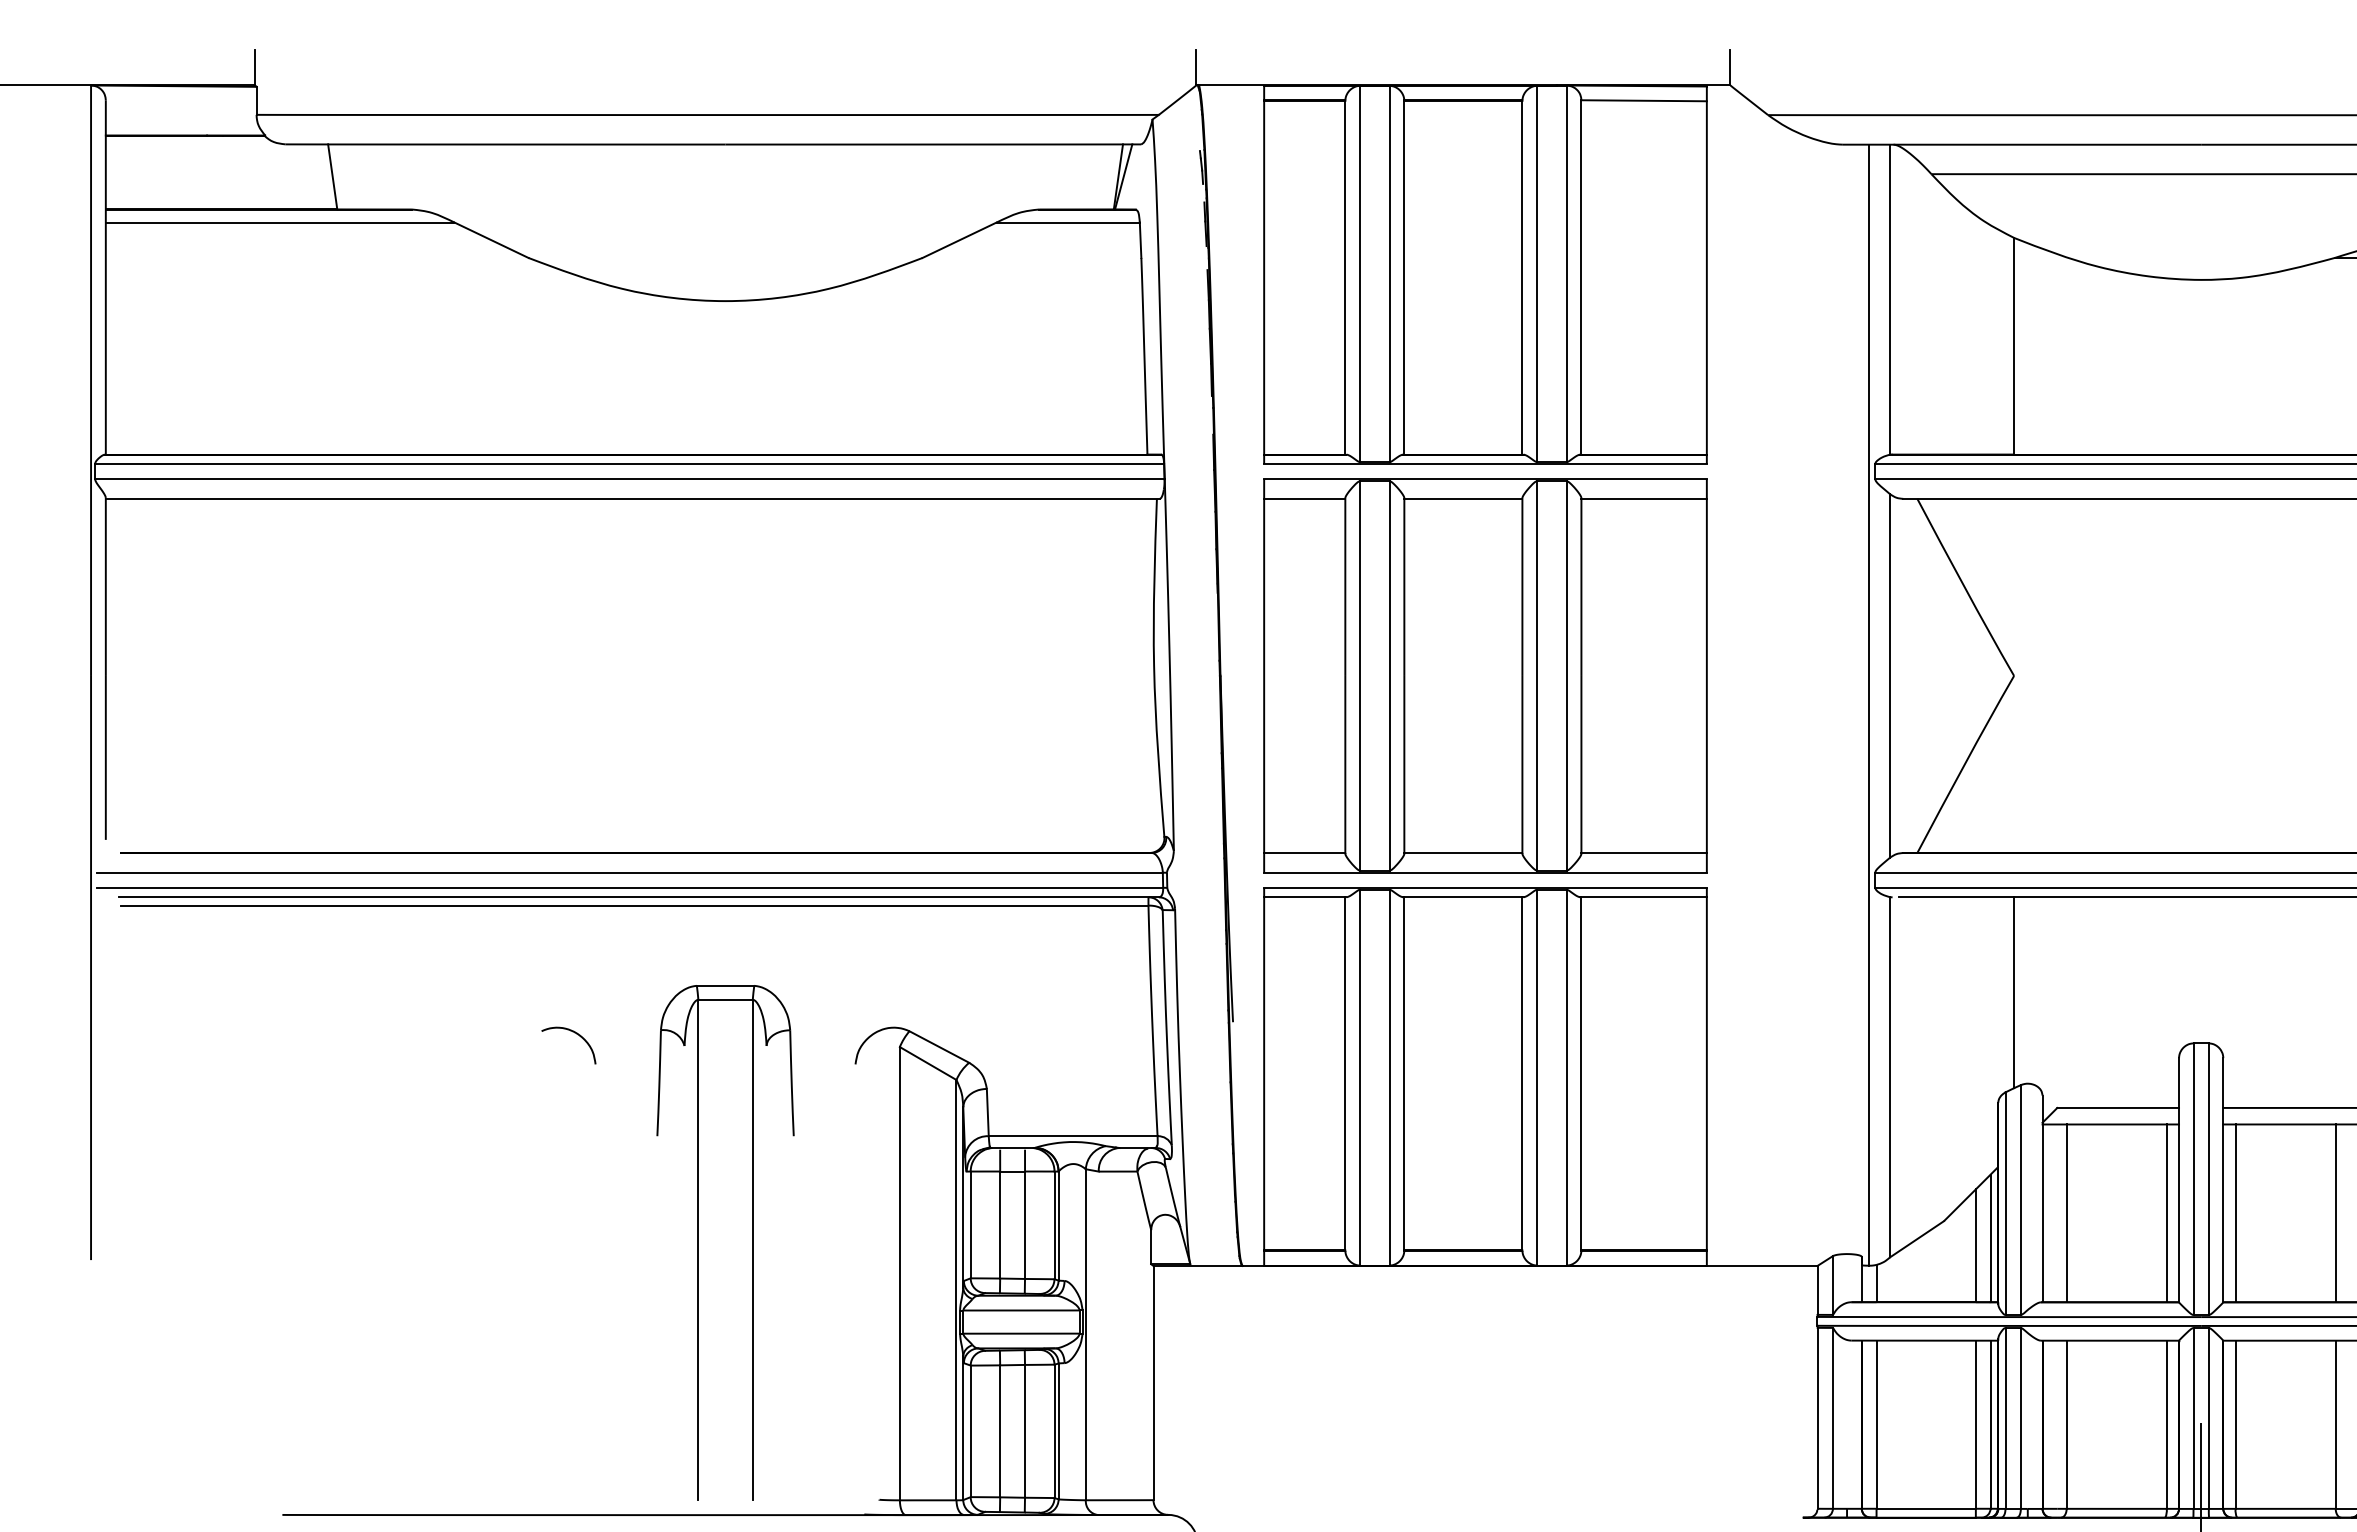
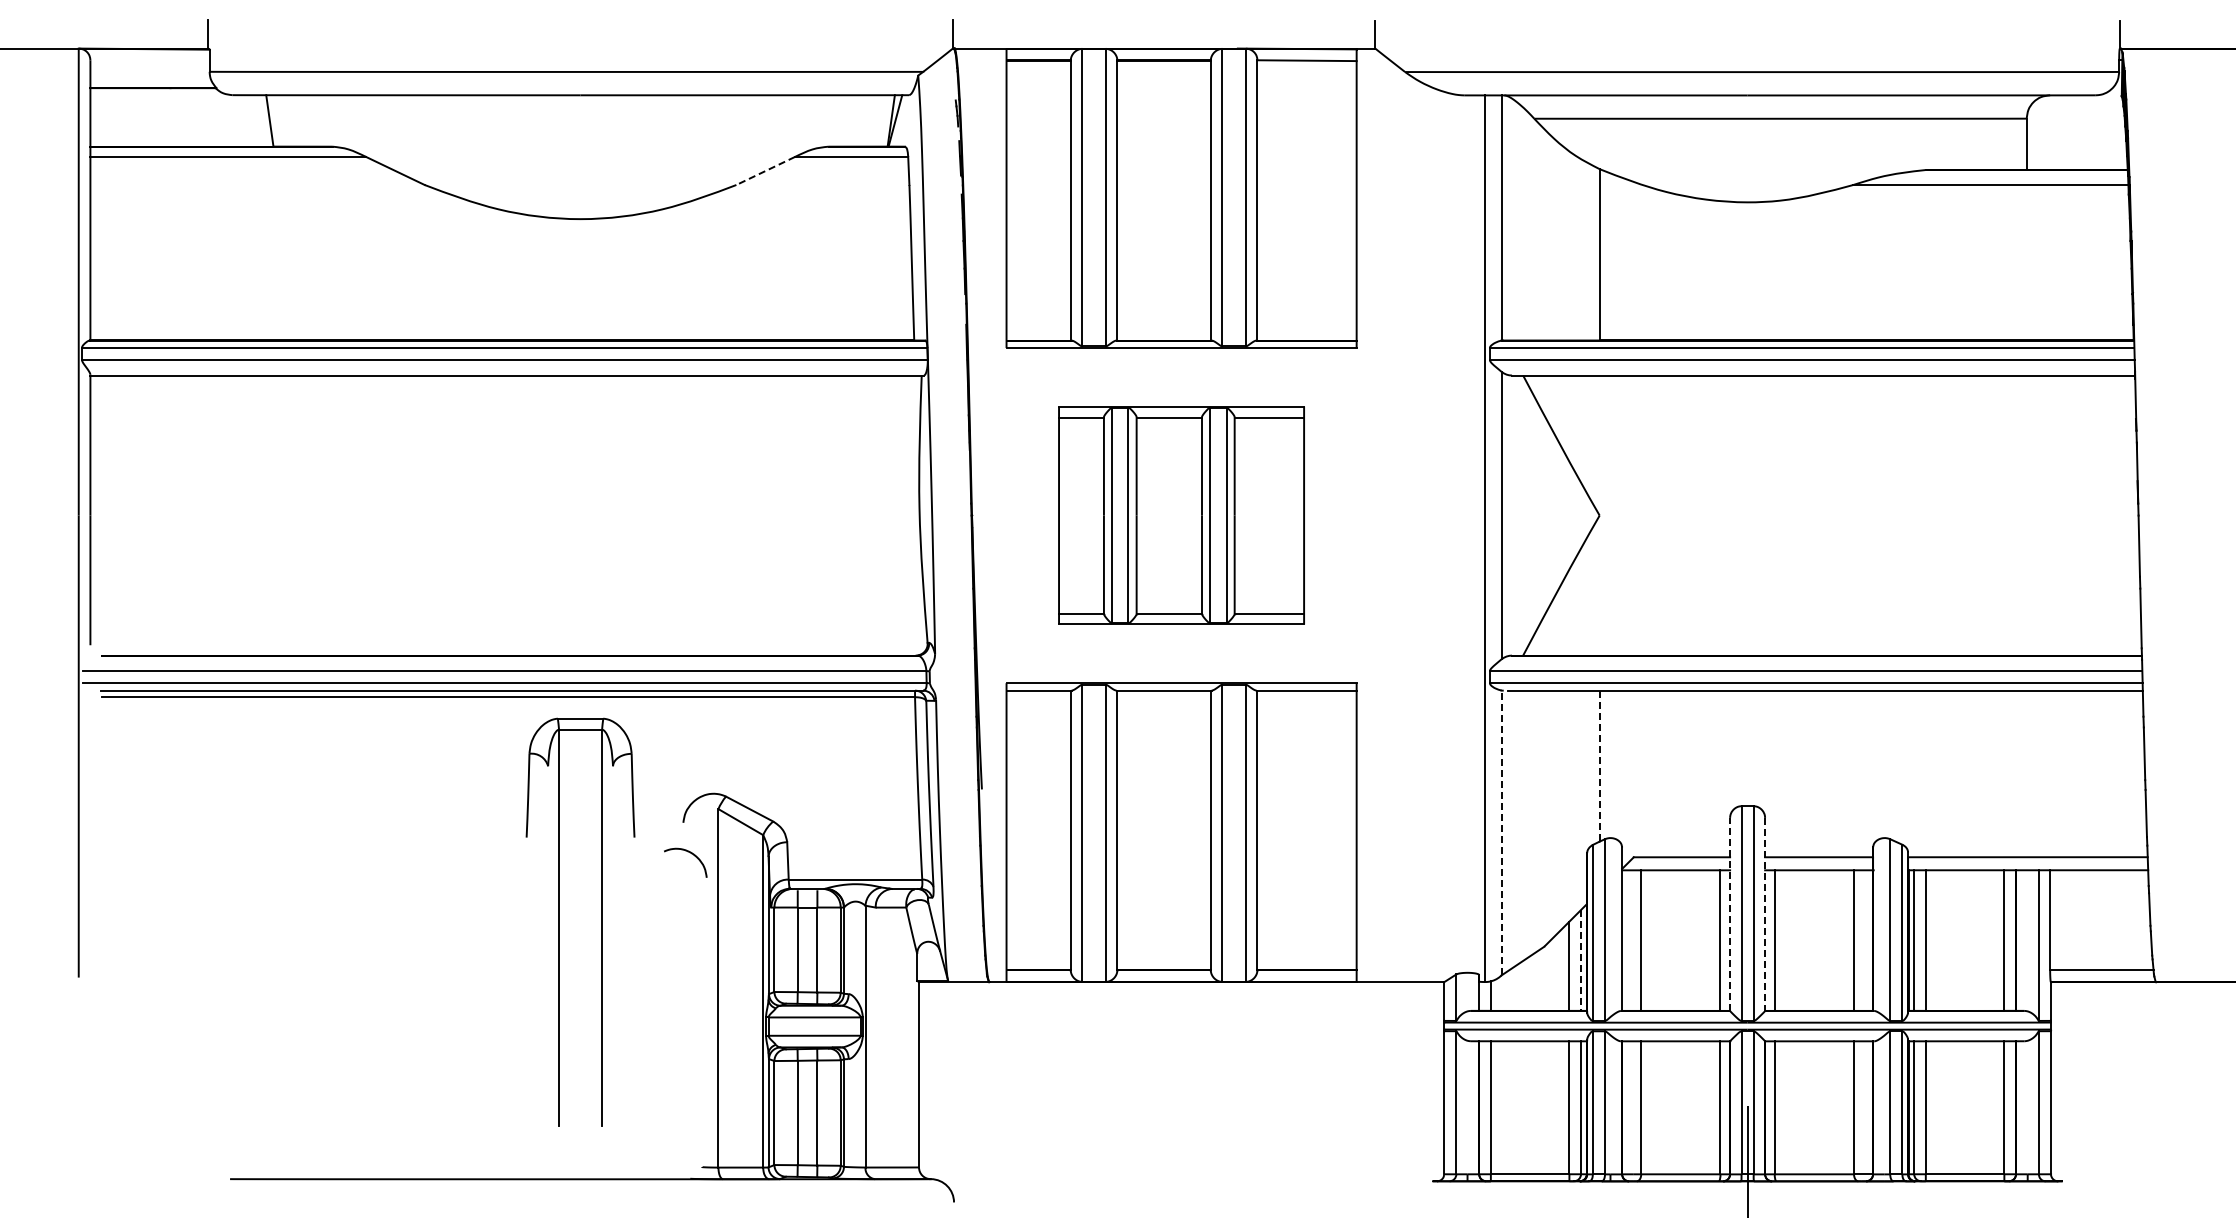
line: (959, 240) -> (765, 171), solid -> dashed
part: (1485, 675) -> (1181, 515), size x0.7
line: (2013, 993) -> (1599, 766), solid -> dashed
curve: (576, 1034) -> (691, 854), moved
line: (1889, 1076) -> (1501, 832), solid -> dashed
line: (2179, 1180) -> (1730, 914), solid -> dashed
line: (2223, 1180) -> (1765, 914), solid -> dashed
line: (1989, 1238) -> (1580, 960), solid -> dashed
part: (698, 1242) -> (559, 921), moved

